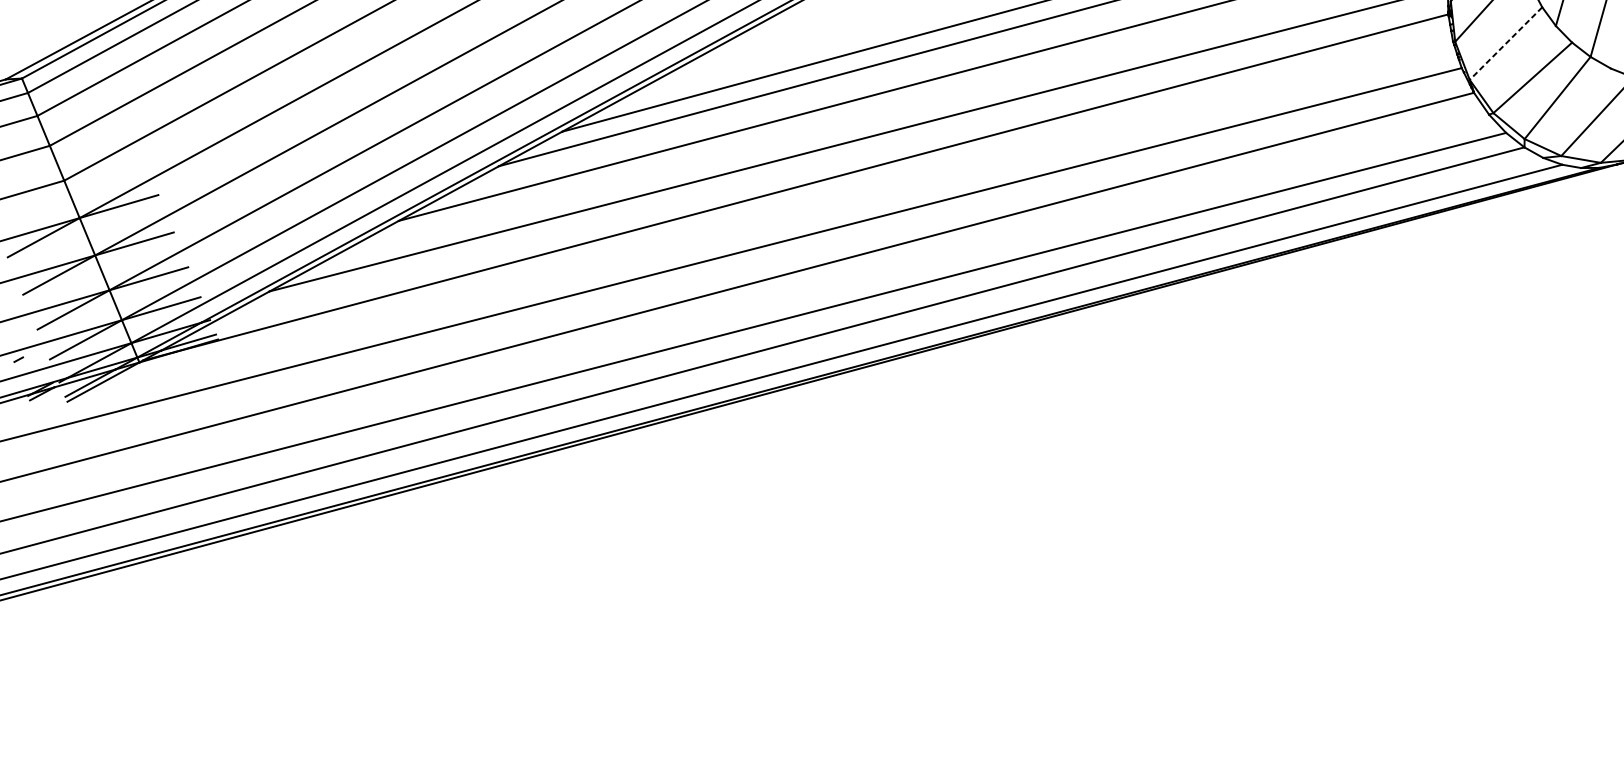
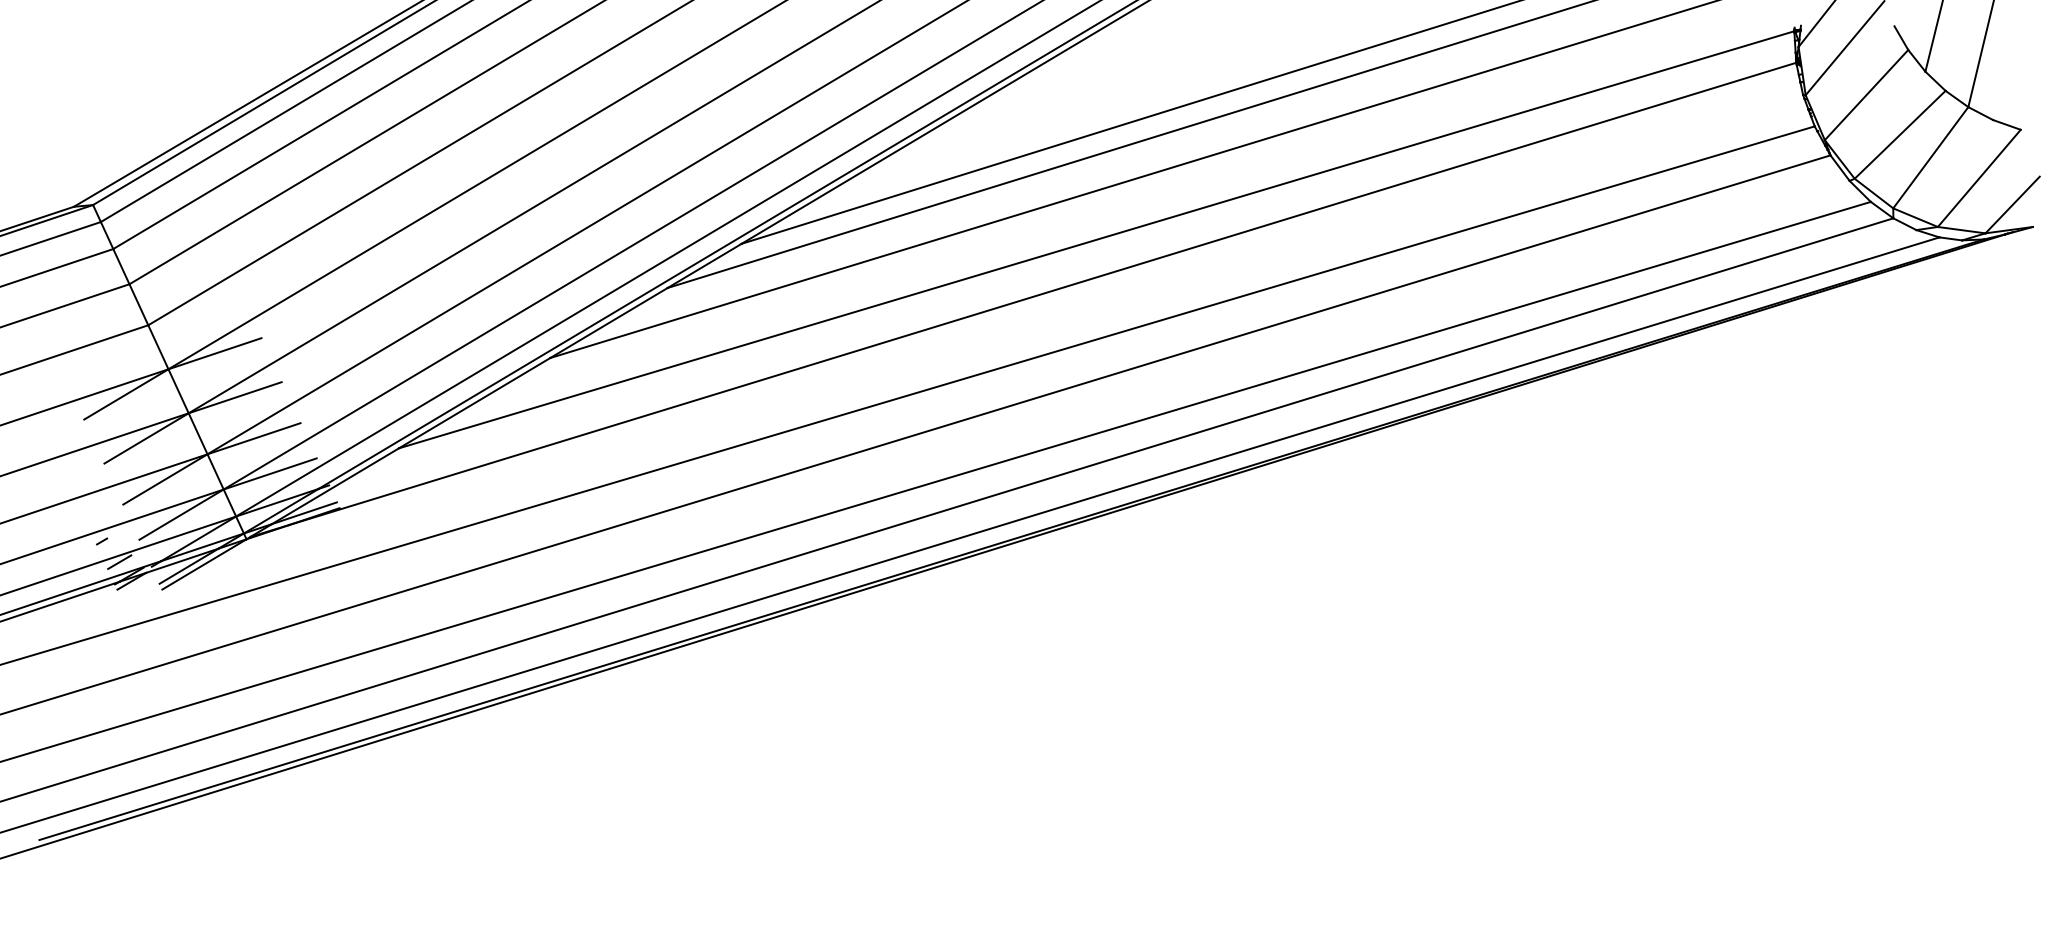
line: (1505, 43) -> (1866, 95), dashed -> solid
line: (32, 376) -> (119, 561), added

